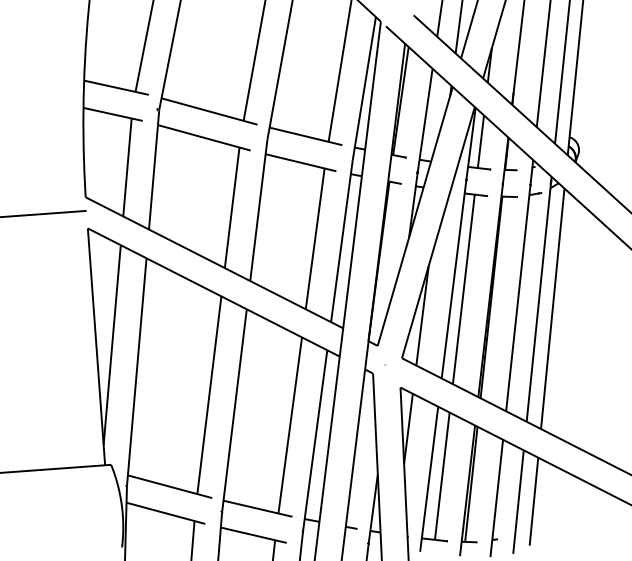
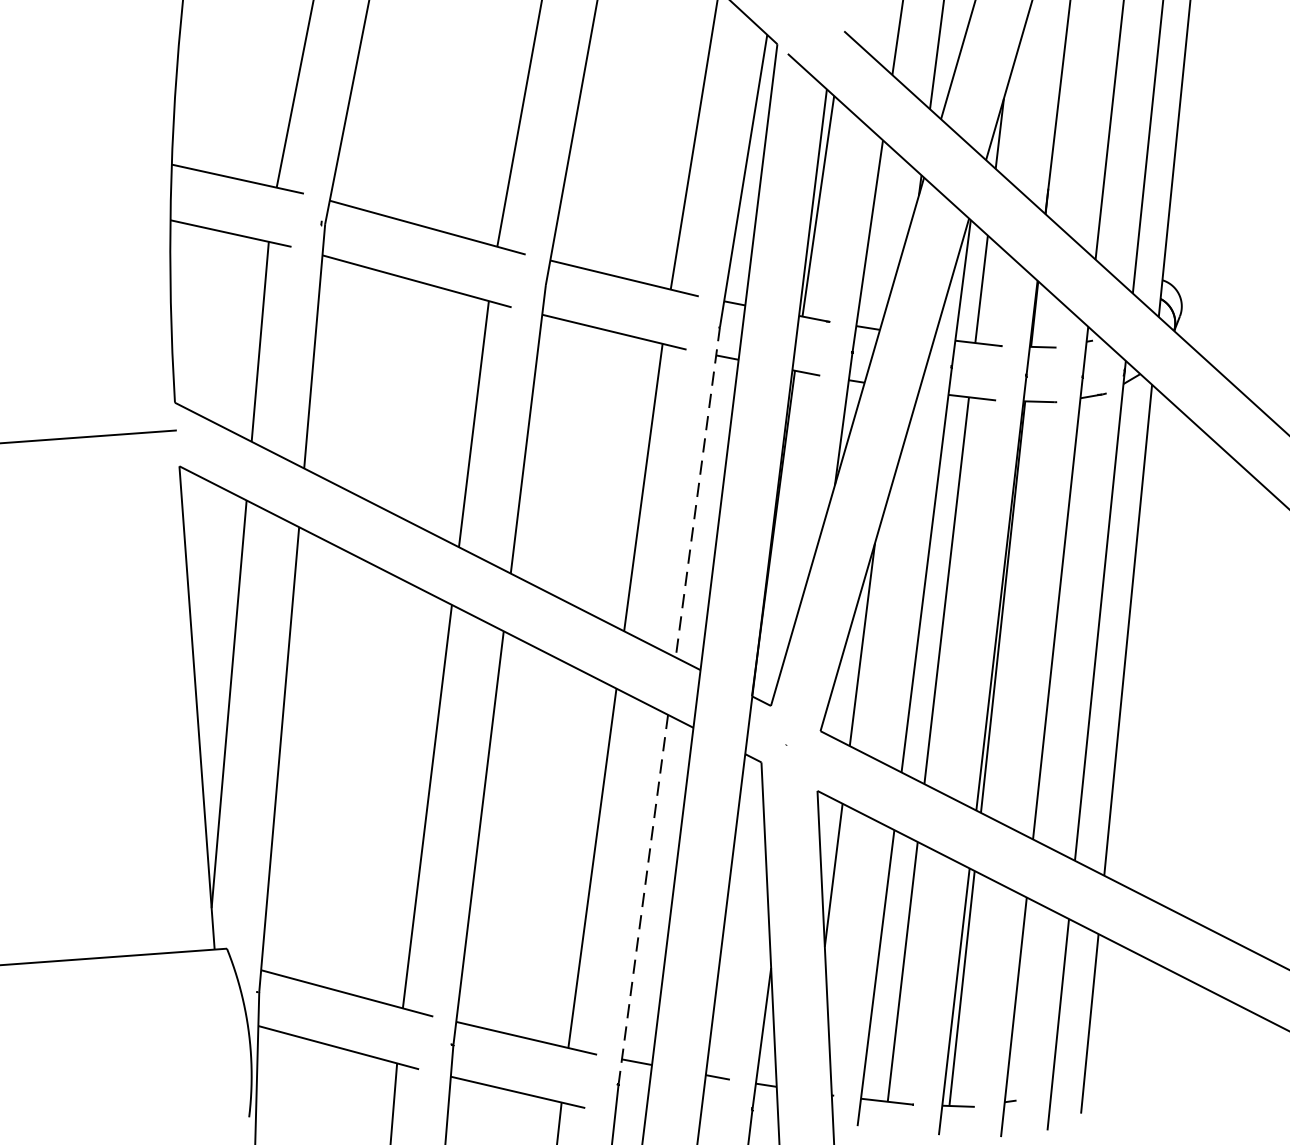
line: (341, 241) -> (697, 492), solid -> dashed
line: (315, 441) -> (643, 901), solid -> dashed

